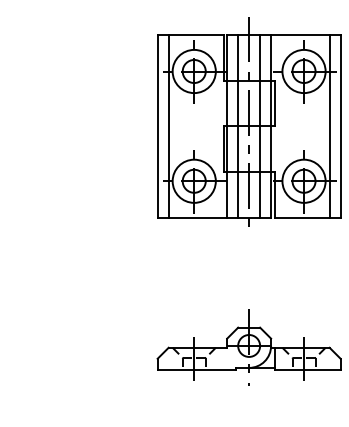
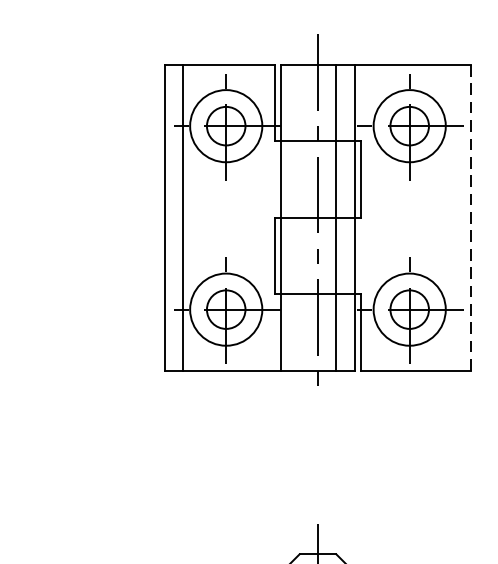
line: (238, 125) -> (300, 216), removed
line: (329, 125) -> (452, 216), removed
line: (340, 125) -> (470, 216), solid -> dashed

